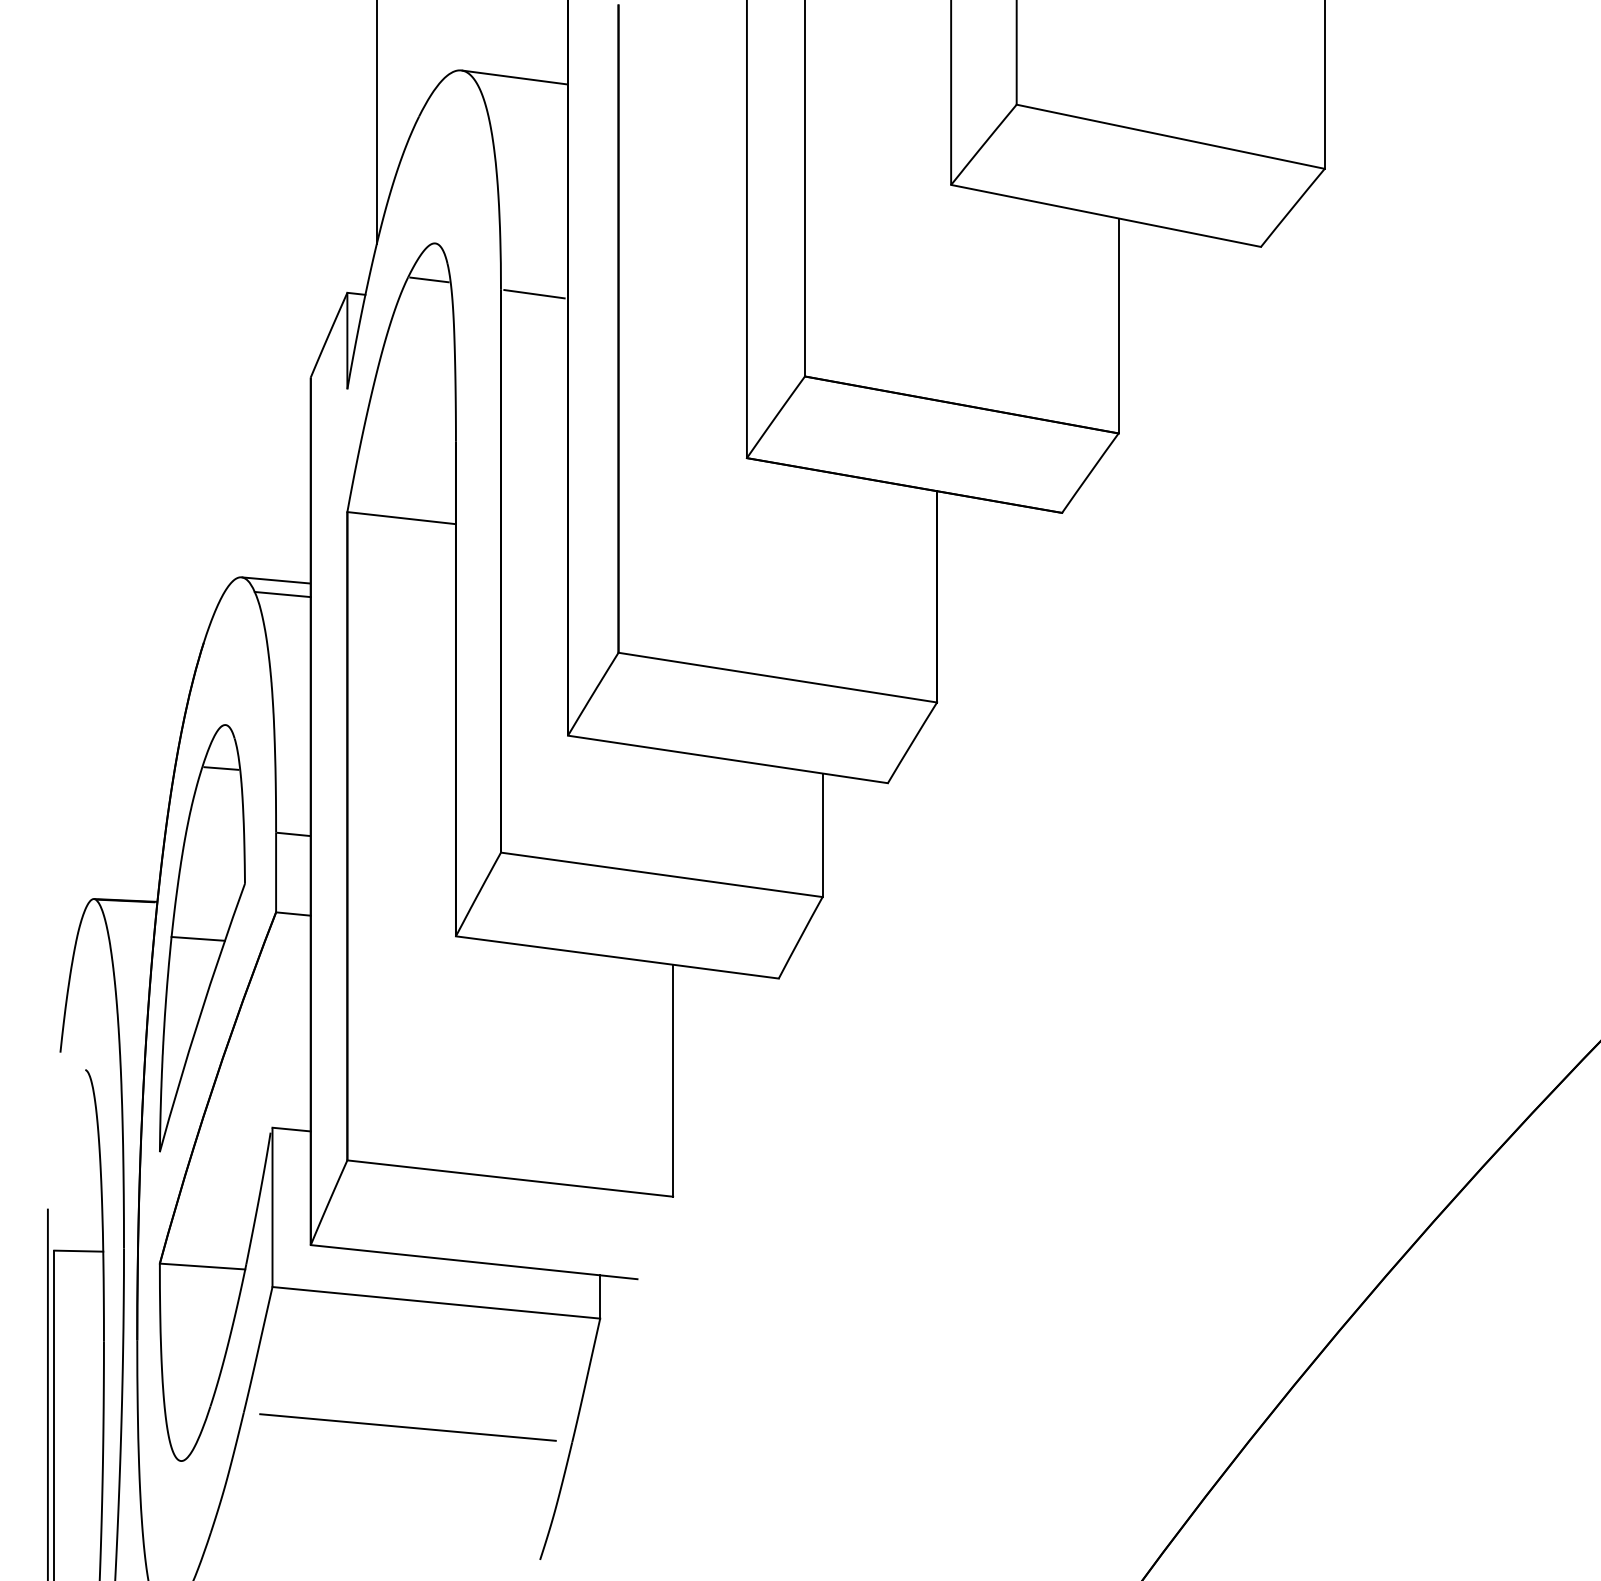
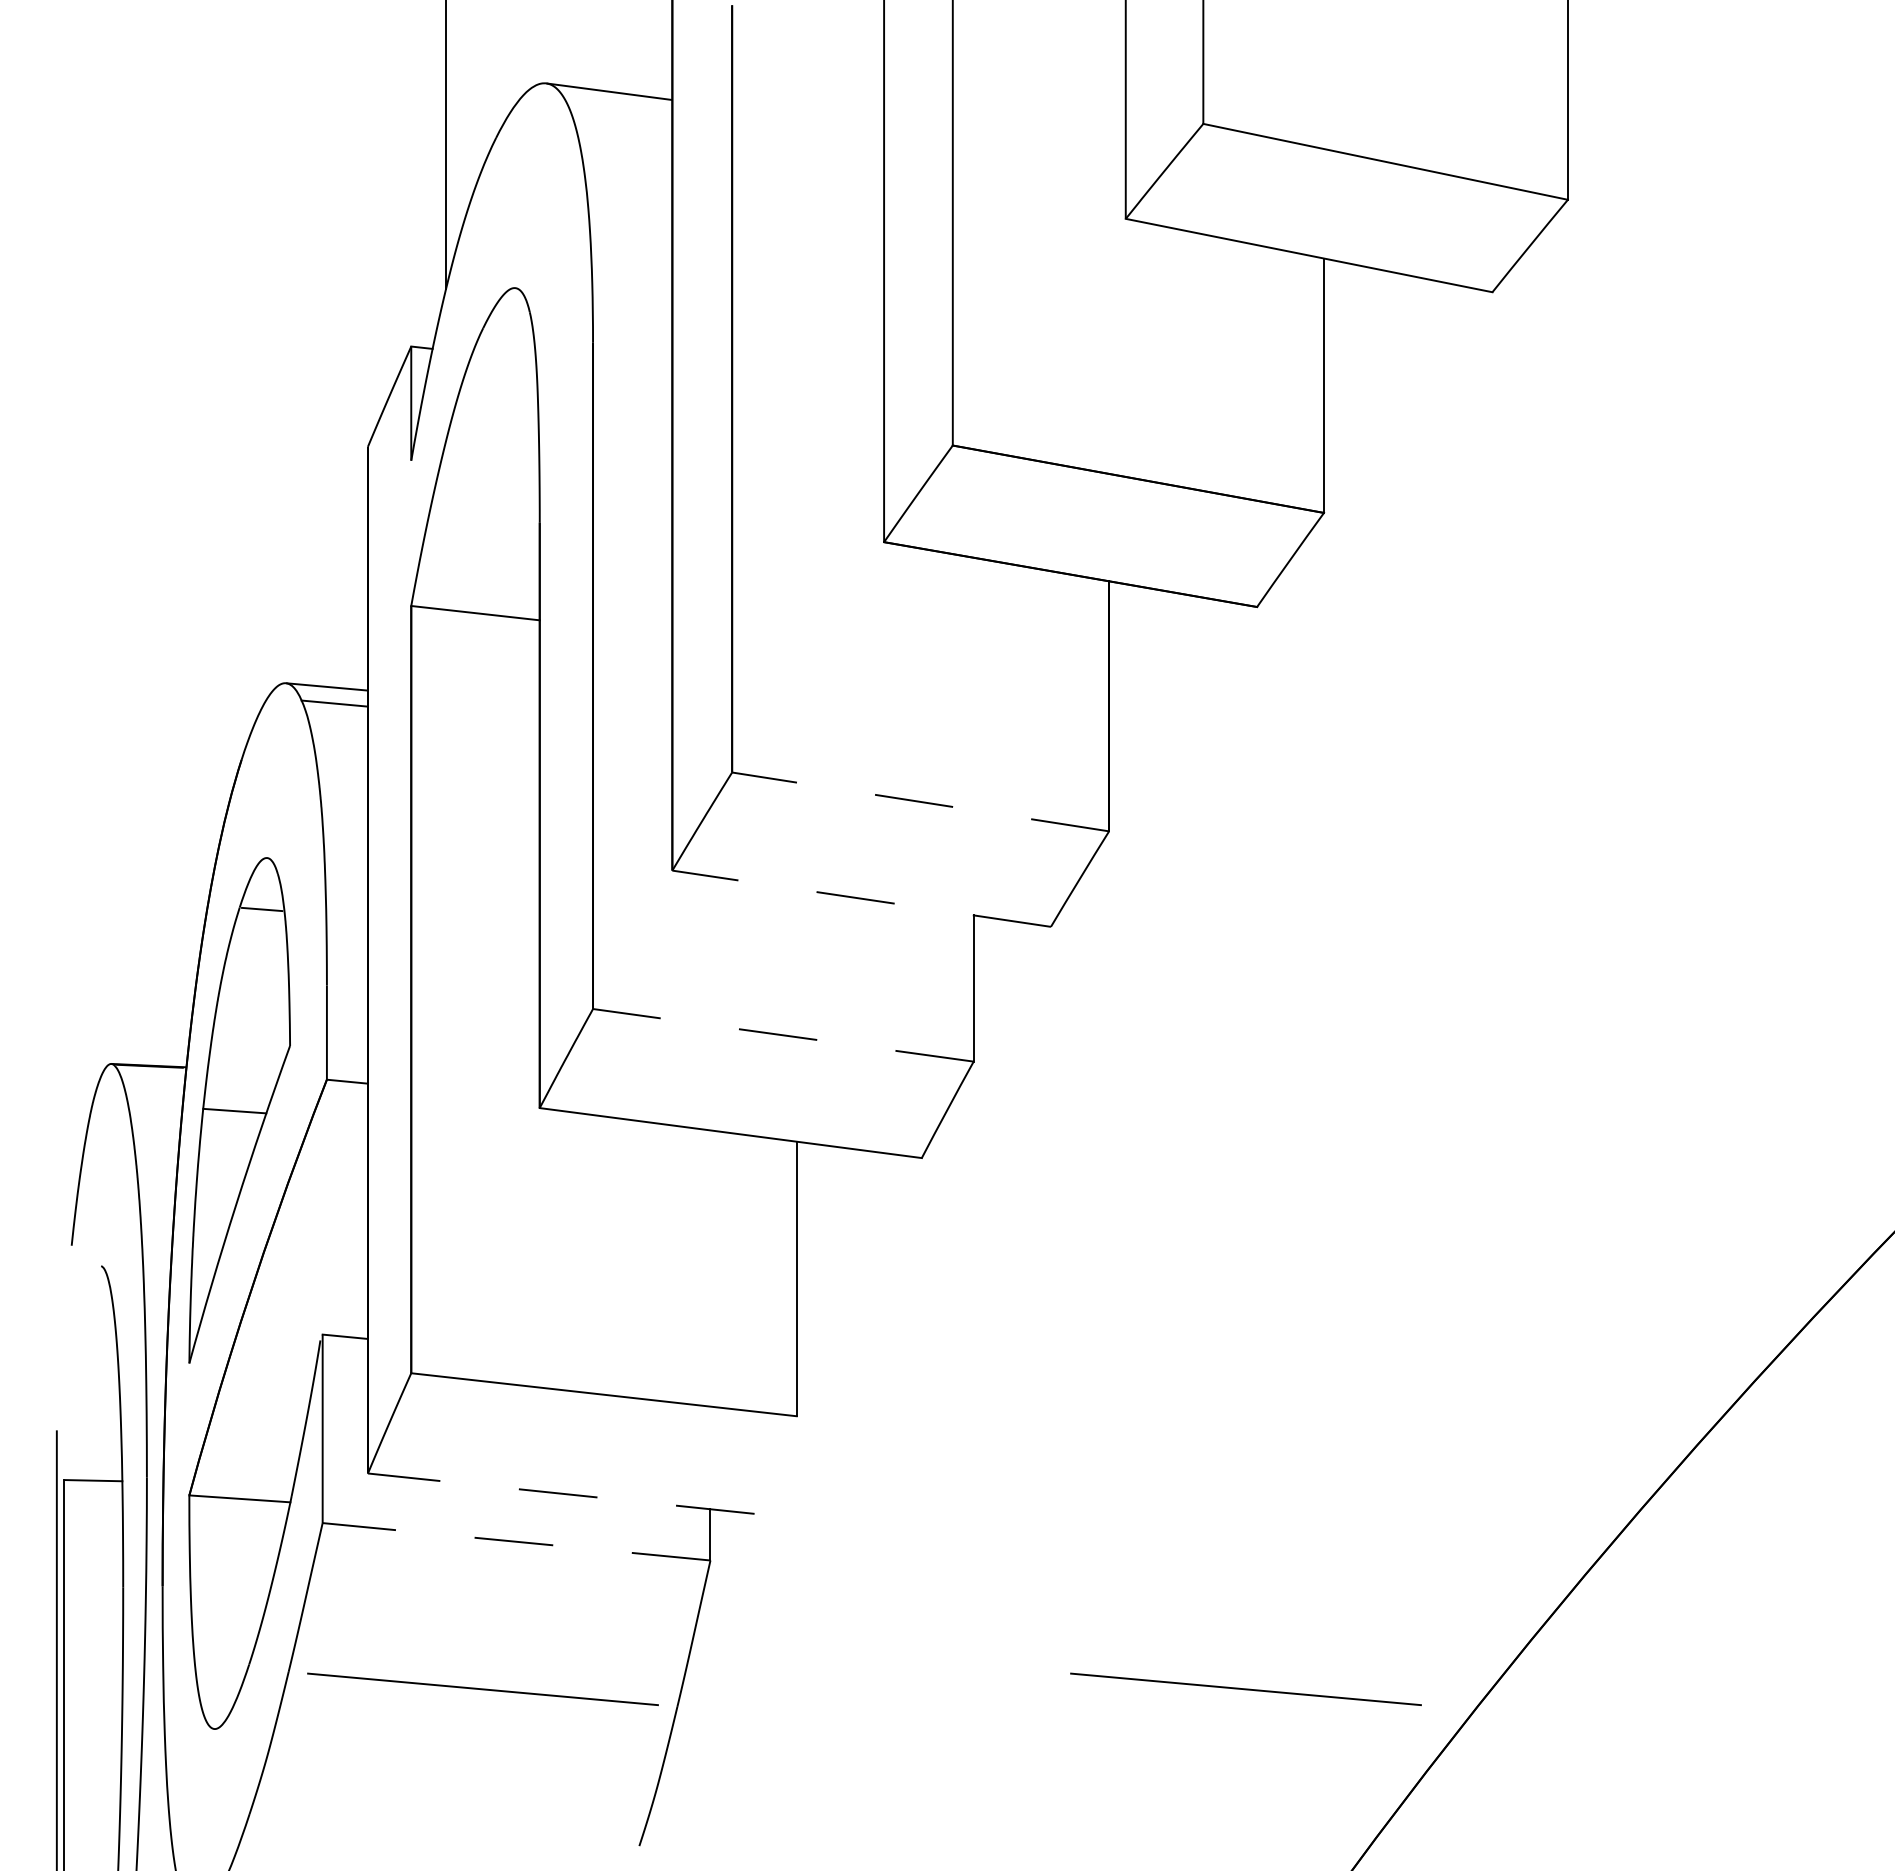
line: (429, 280) -> (508, 331), removed
line: (534, 294) -> (632, 348), removed
line: (777, 677) -> (920, 801), solid -> dashed
line: (727, 759) -> (861, 898), solid -> dashed
line: (292, 834) -> (346, 987), removed
line: (661, 875) -> (782, 1035), solid -> dashed
line: (473, 1262) -> (560, 1493), solid -> dashed
line: (436, 1302) -> (516, 1541), solid -> dashed
line: (1052, 1426) -> (1245, 1688), added

